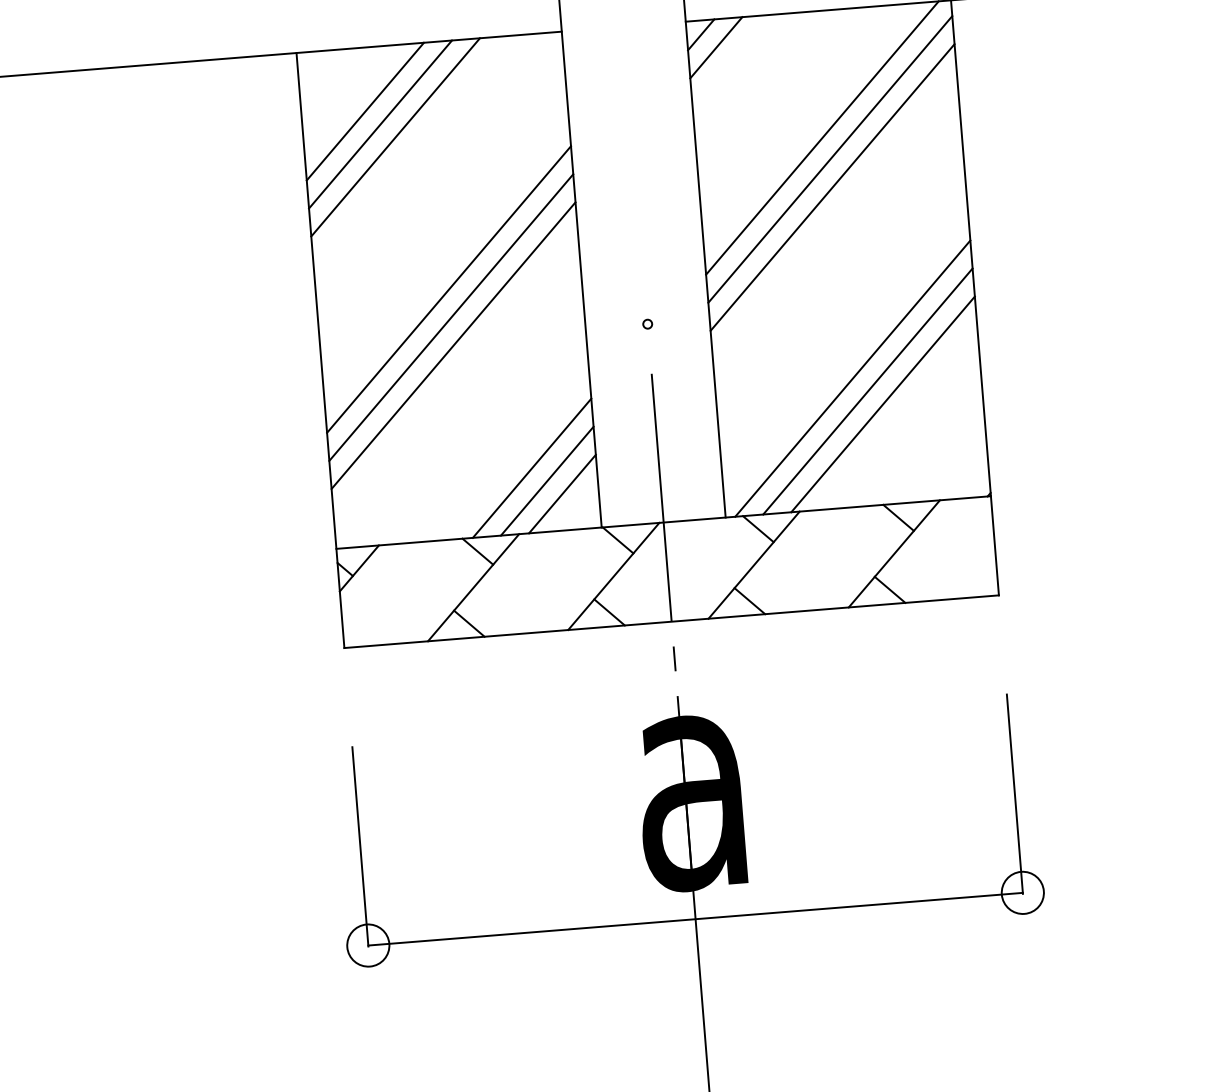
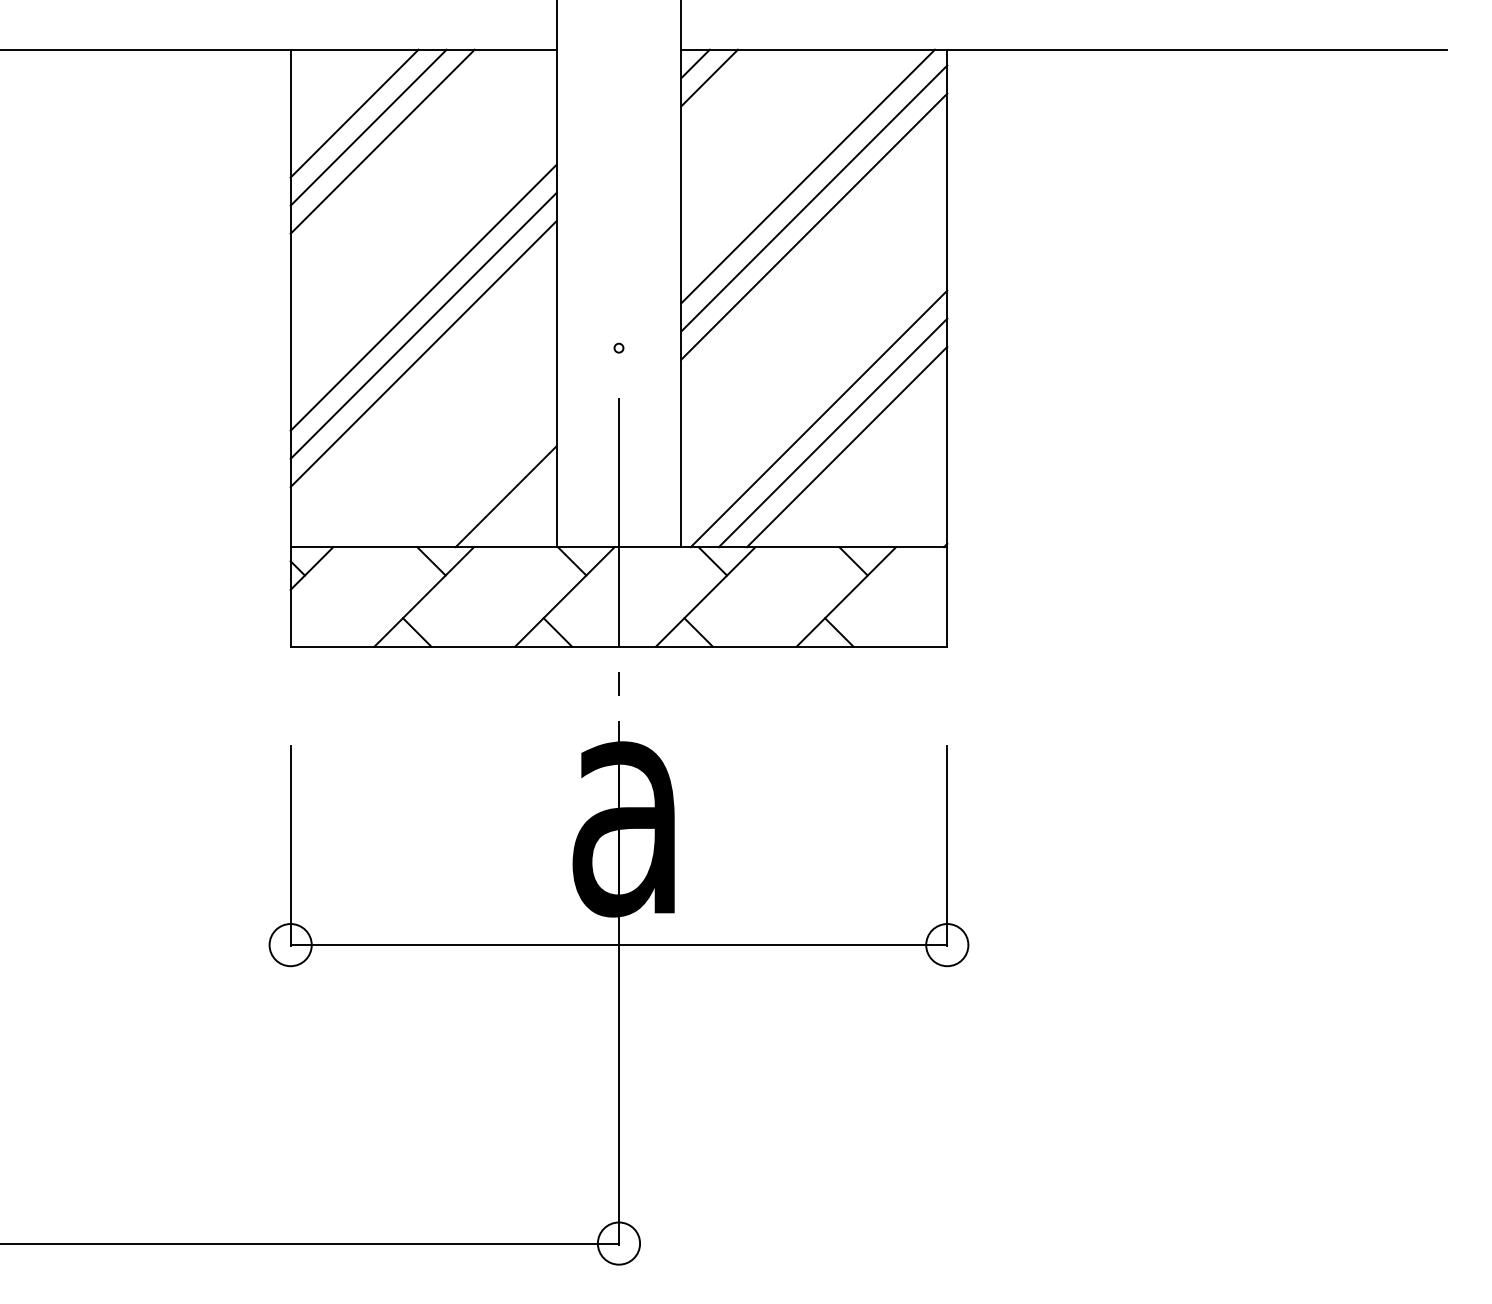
line: (531, 468) -> (491, 482), removed
line: (561, 493) -> (519, 510), removed

